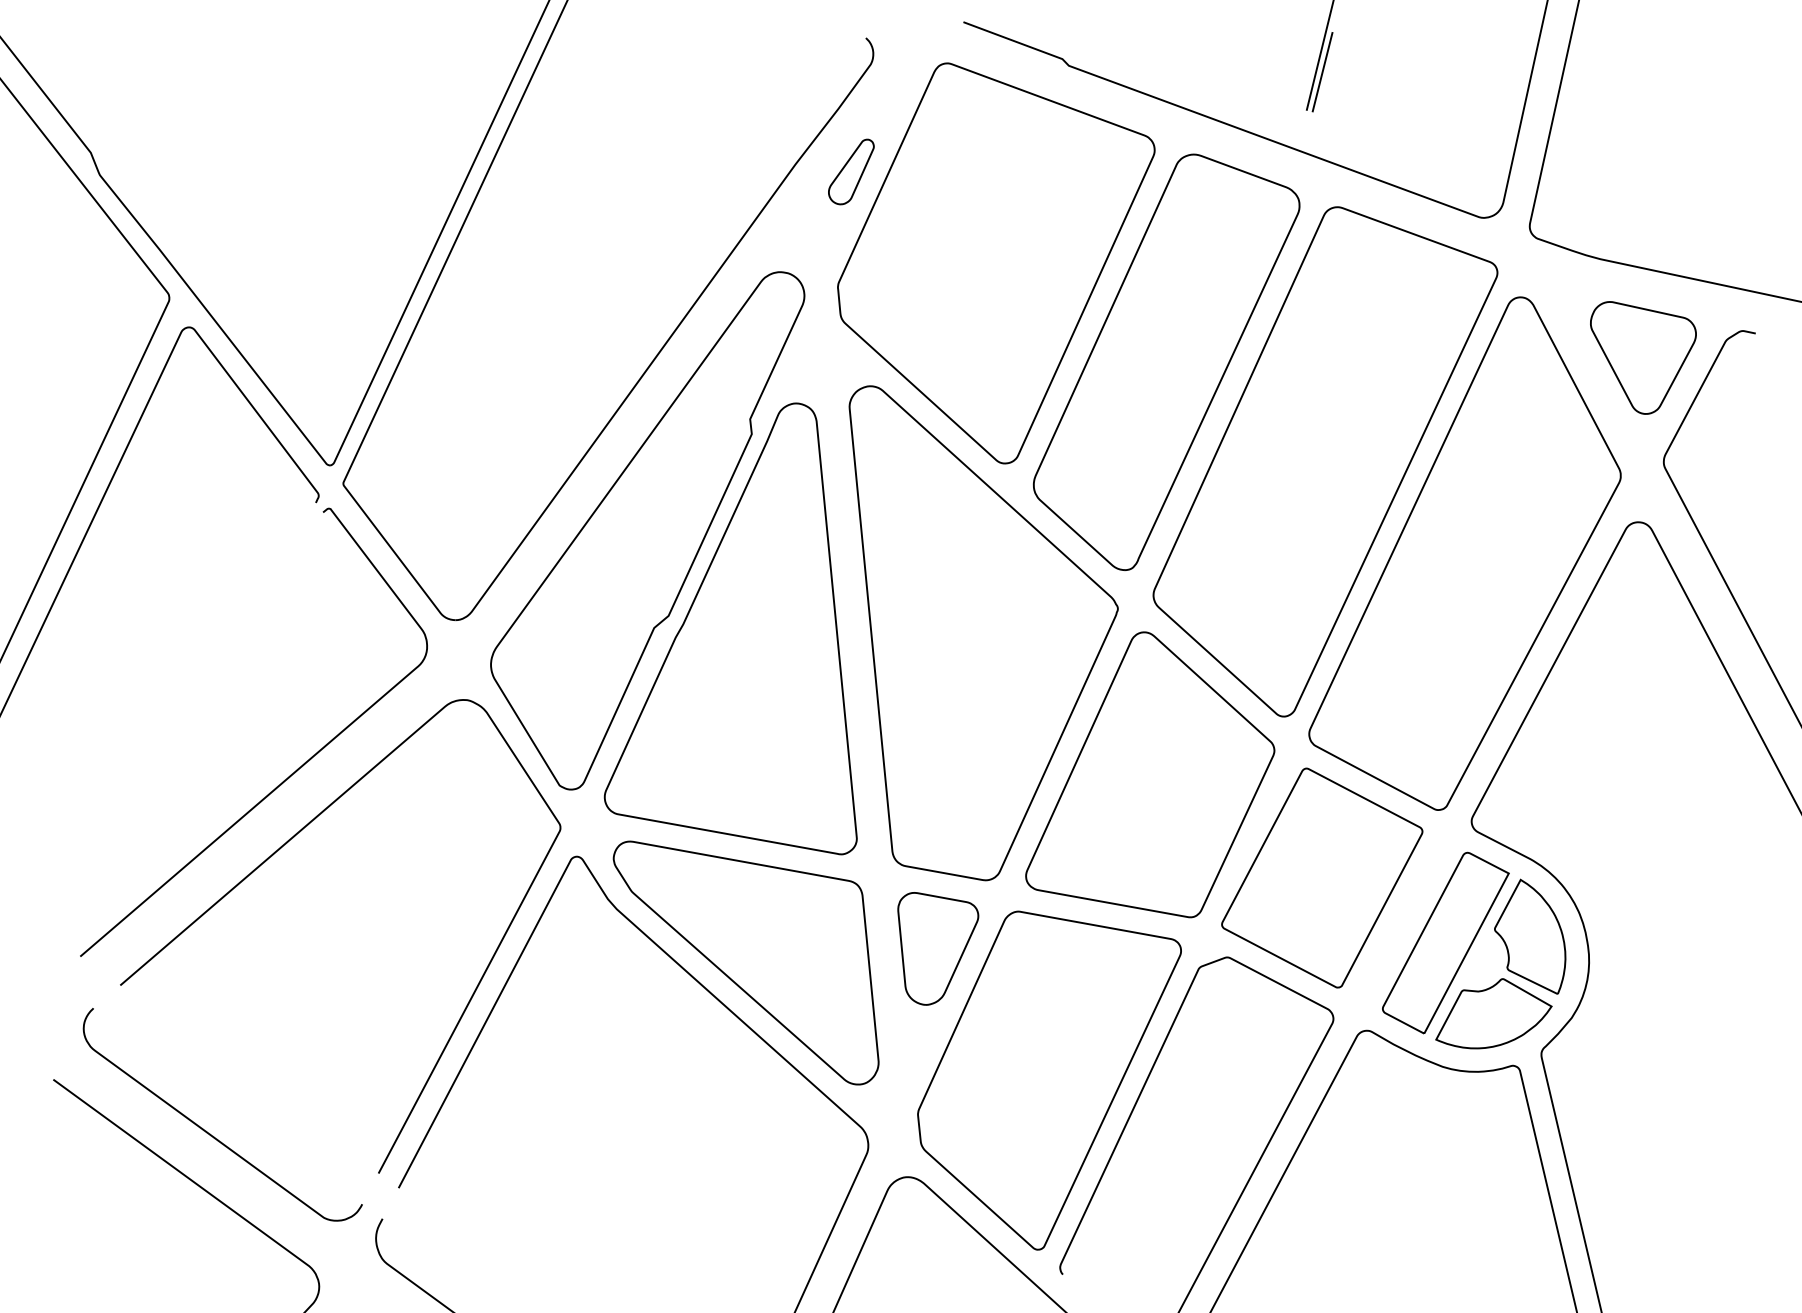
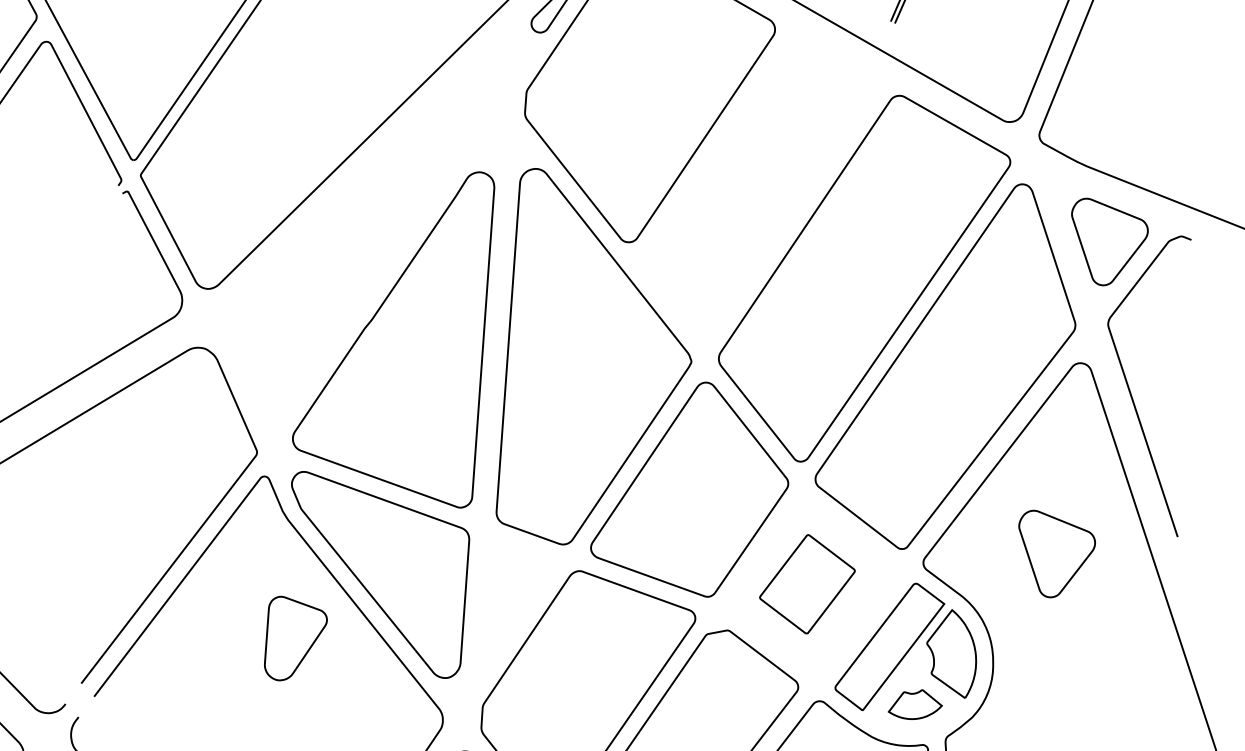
part: (1166, 361) -> (757, 187), removed
part: (647, 530) -> (357, 246), removed
part: (1643, 784) -> (1053, 555), added
part: (1322, 877) -> (807, 583), size x0.6
part: (938, 948) -> (293, 640), moved
part: (1493, 1013) -> (915, 704), size x0.6

